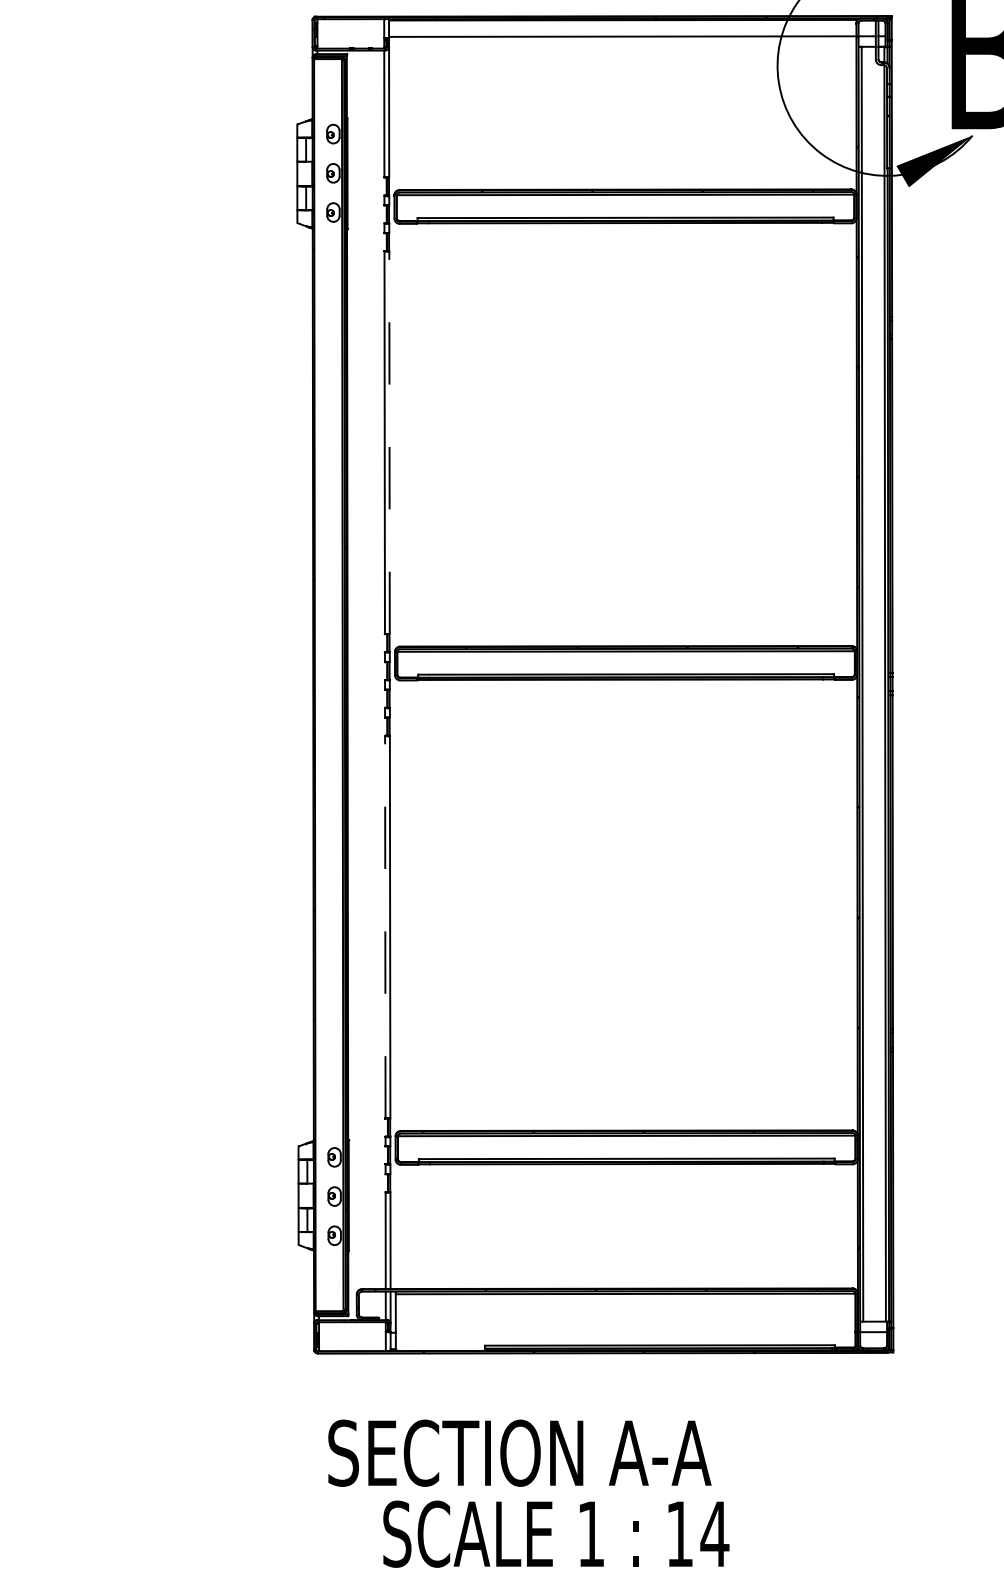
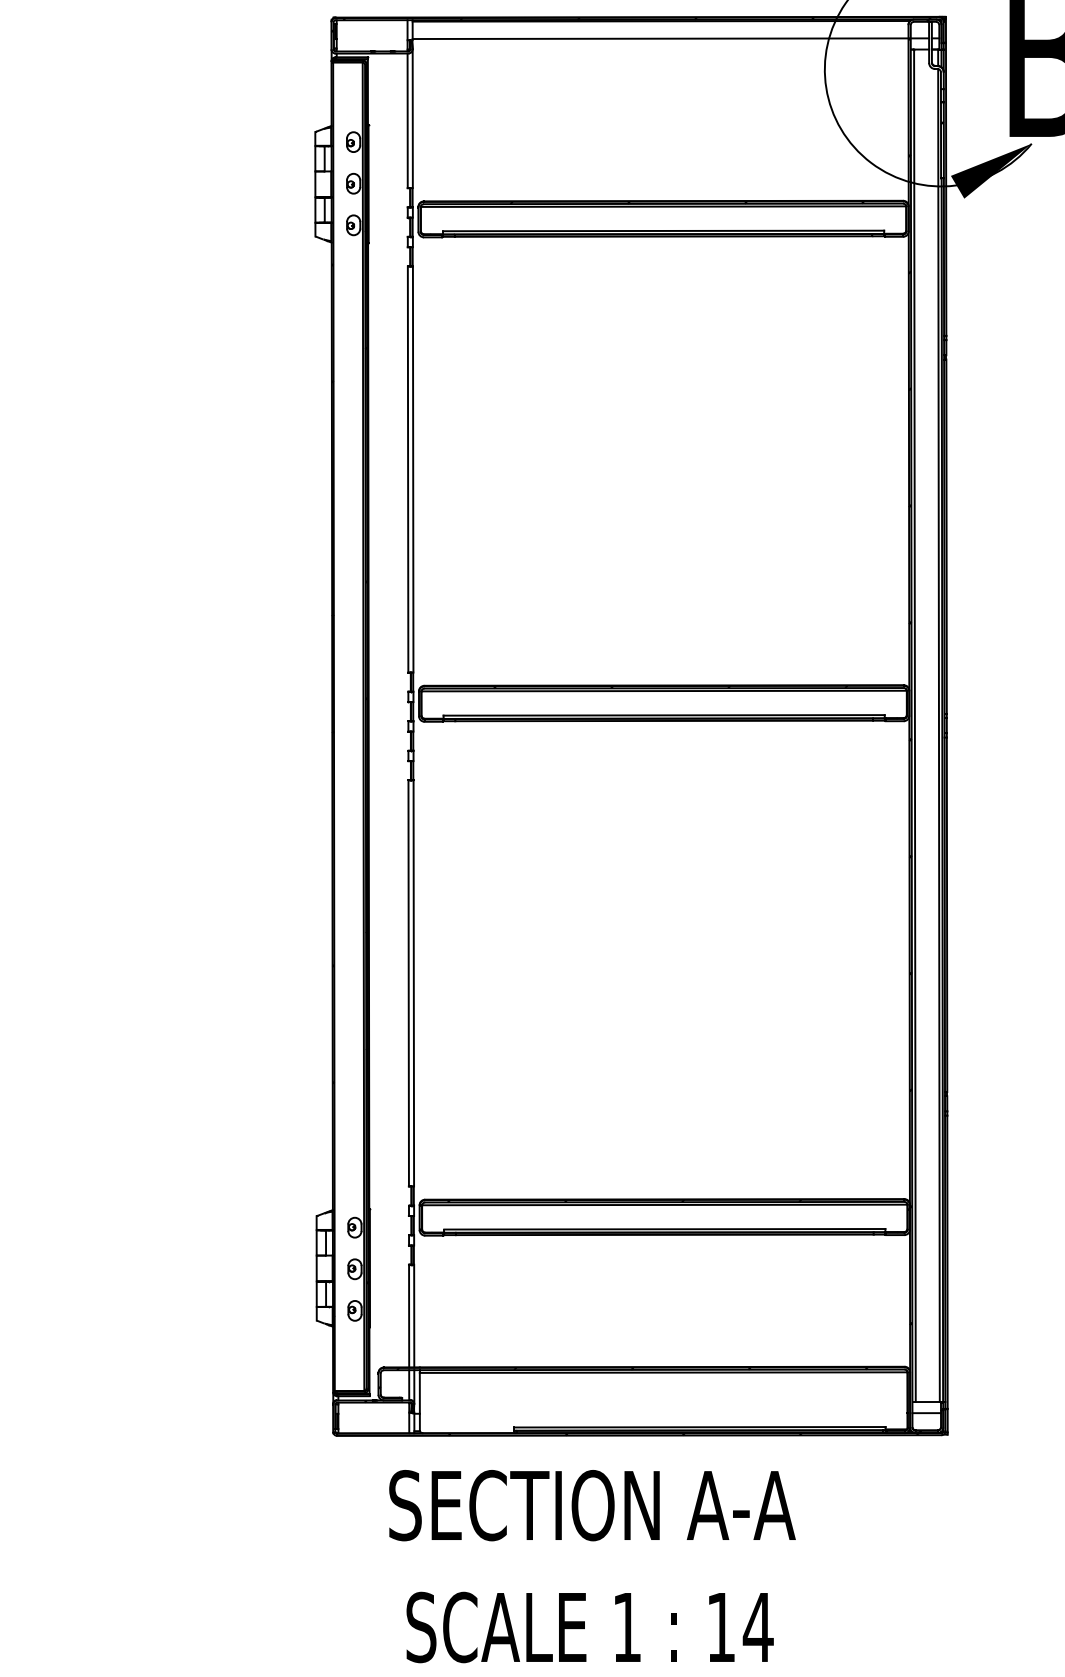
line: (389, 441) -> (413, 468), dashed -> solid
line: (385, 926) -> (408, 982), dashed -> solid
text: (519, 1453) -> (592, 1505), moved

